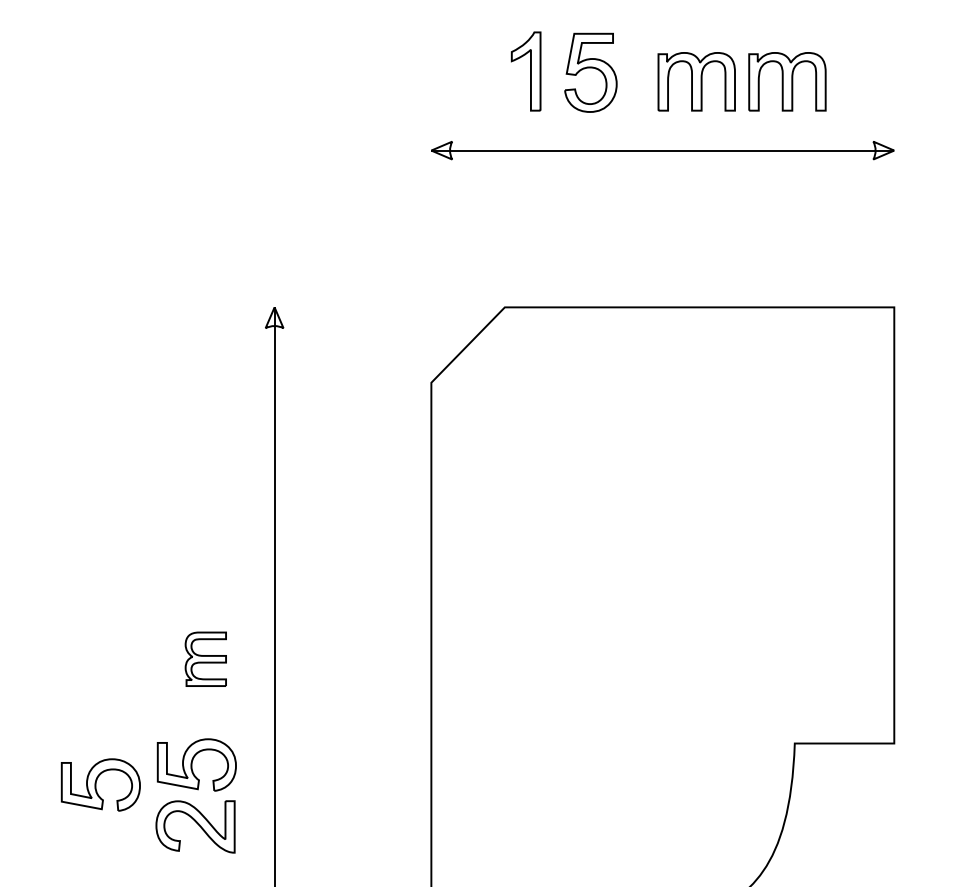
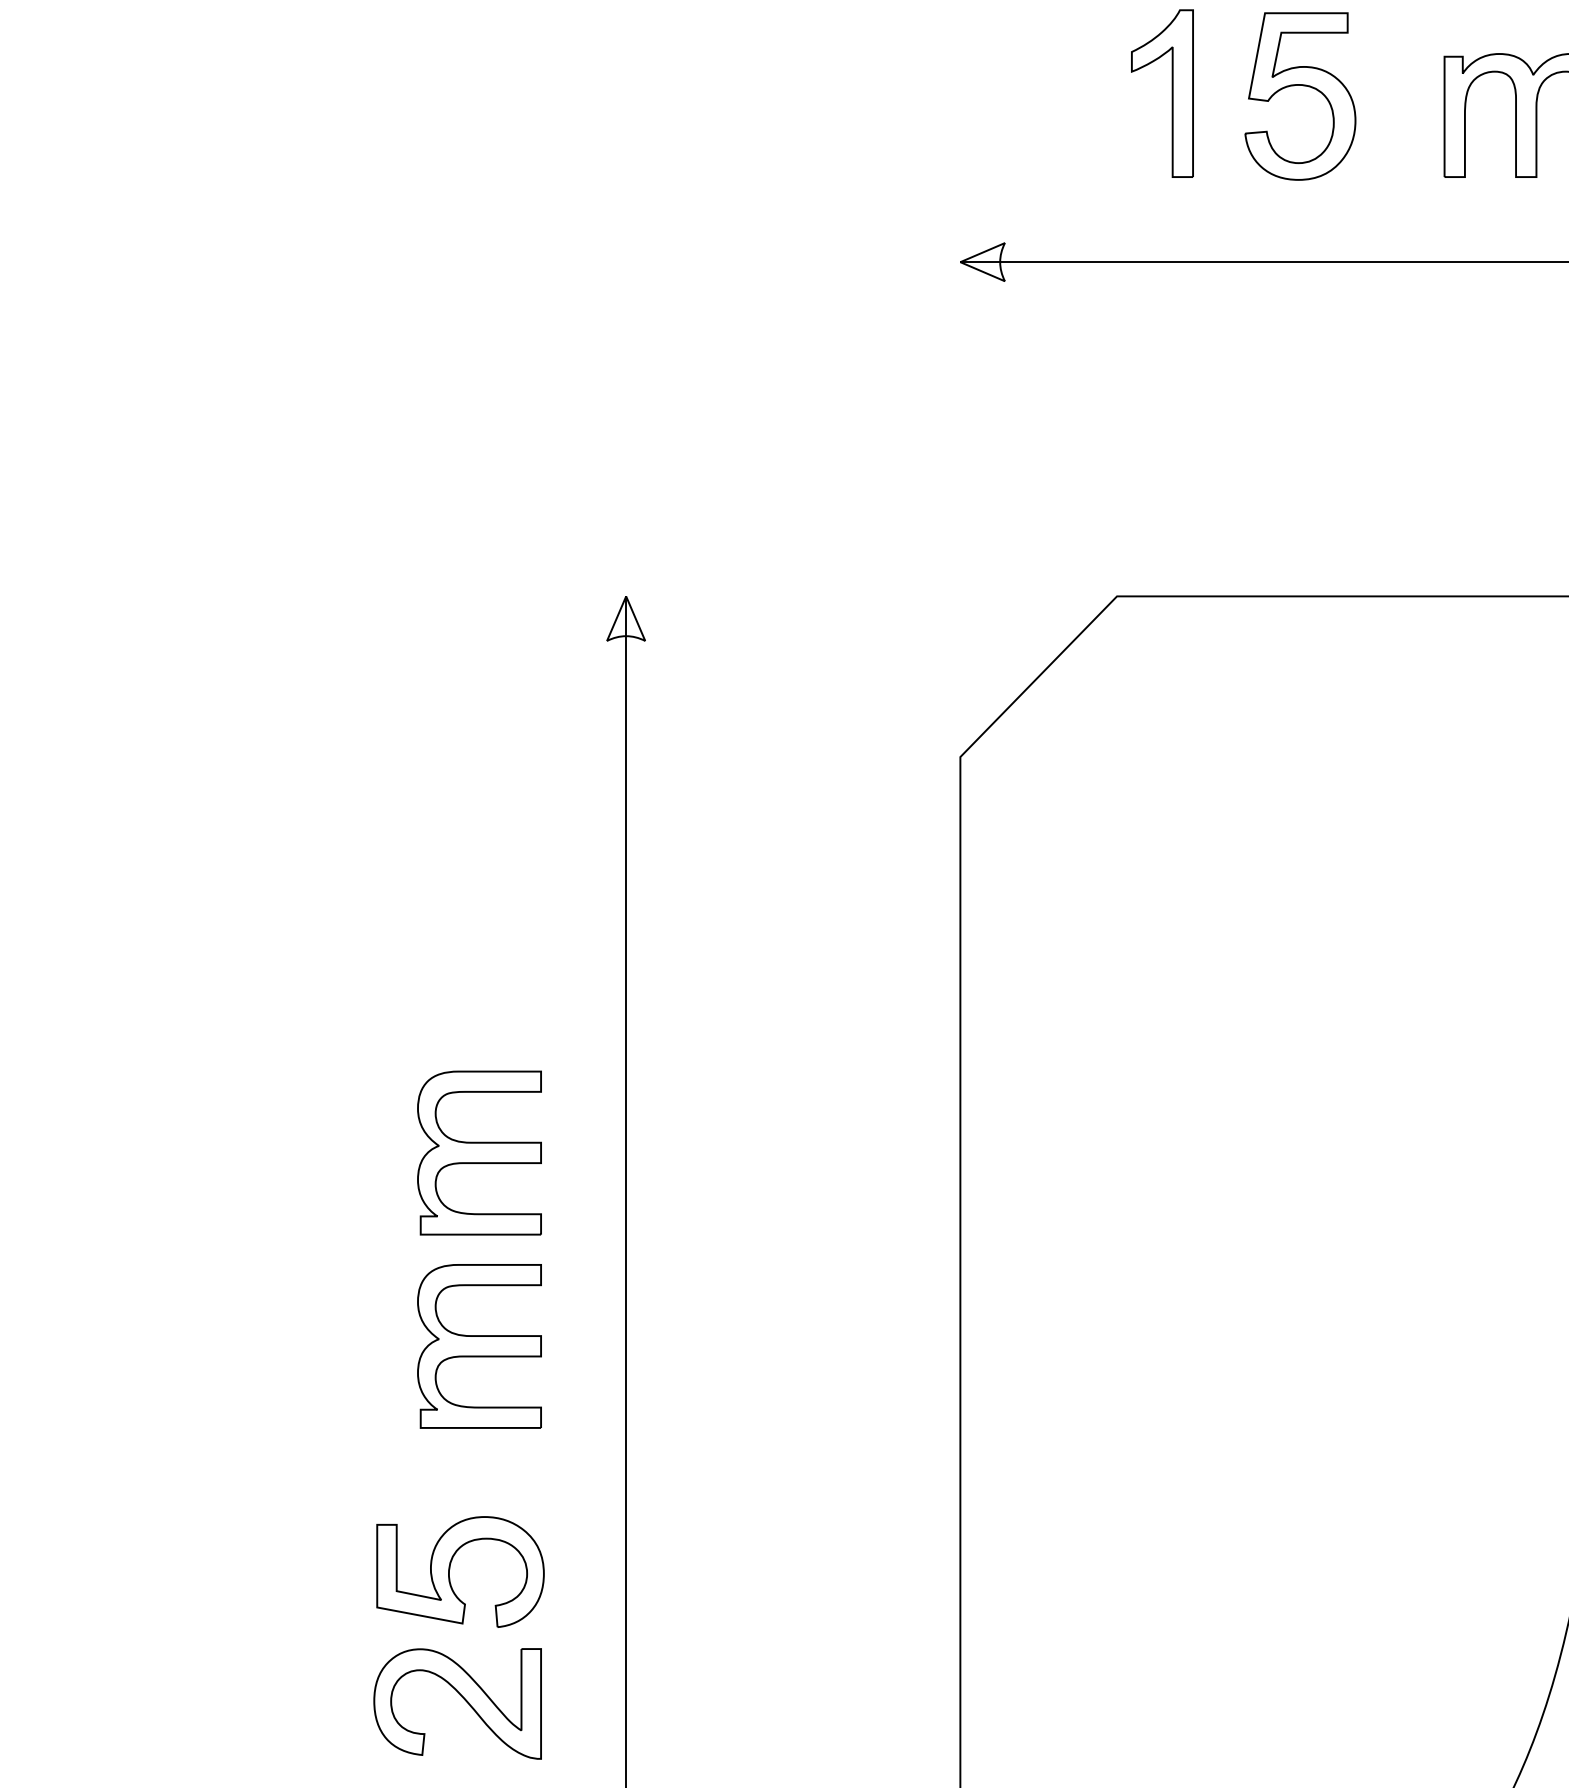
part: (205, 568) -> (478, 1153), added
part: (205, 659) -> (478, 1347), size x1.43
part: (100, 784) -> (255, 1613), removed

